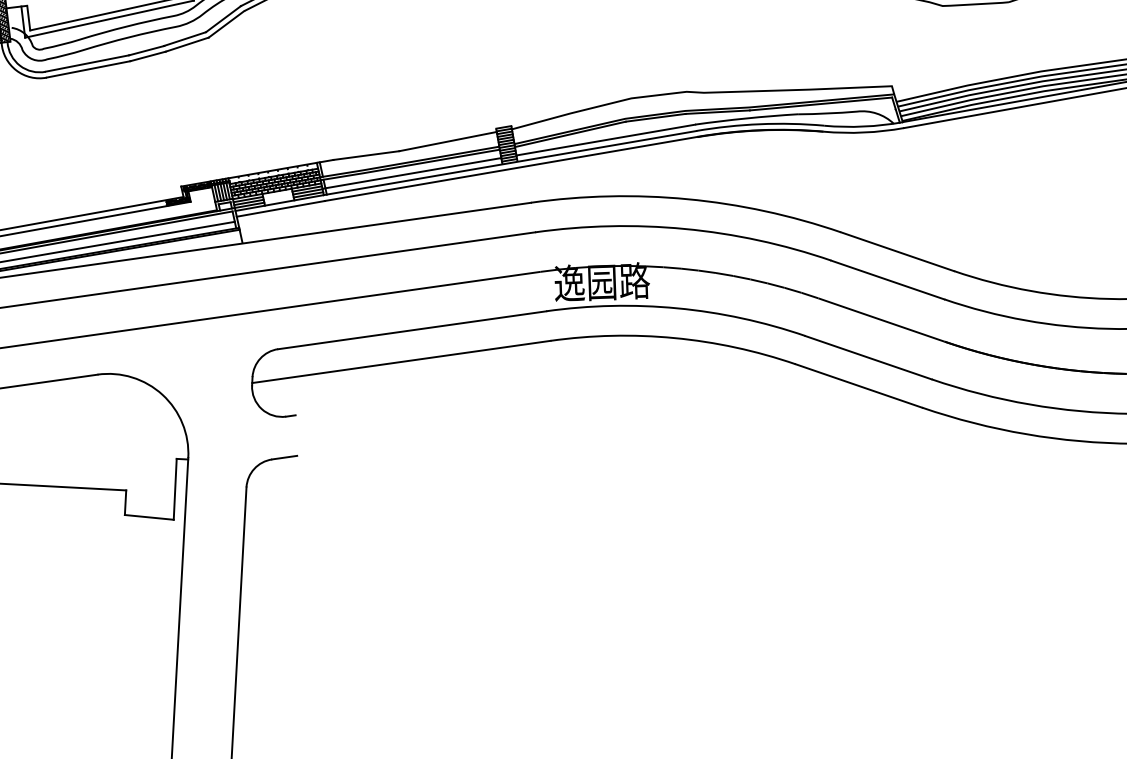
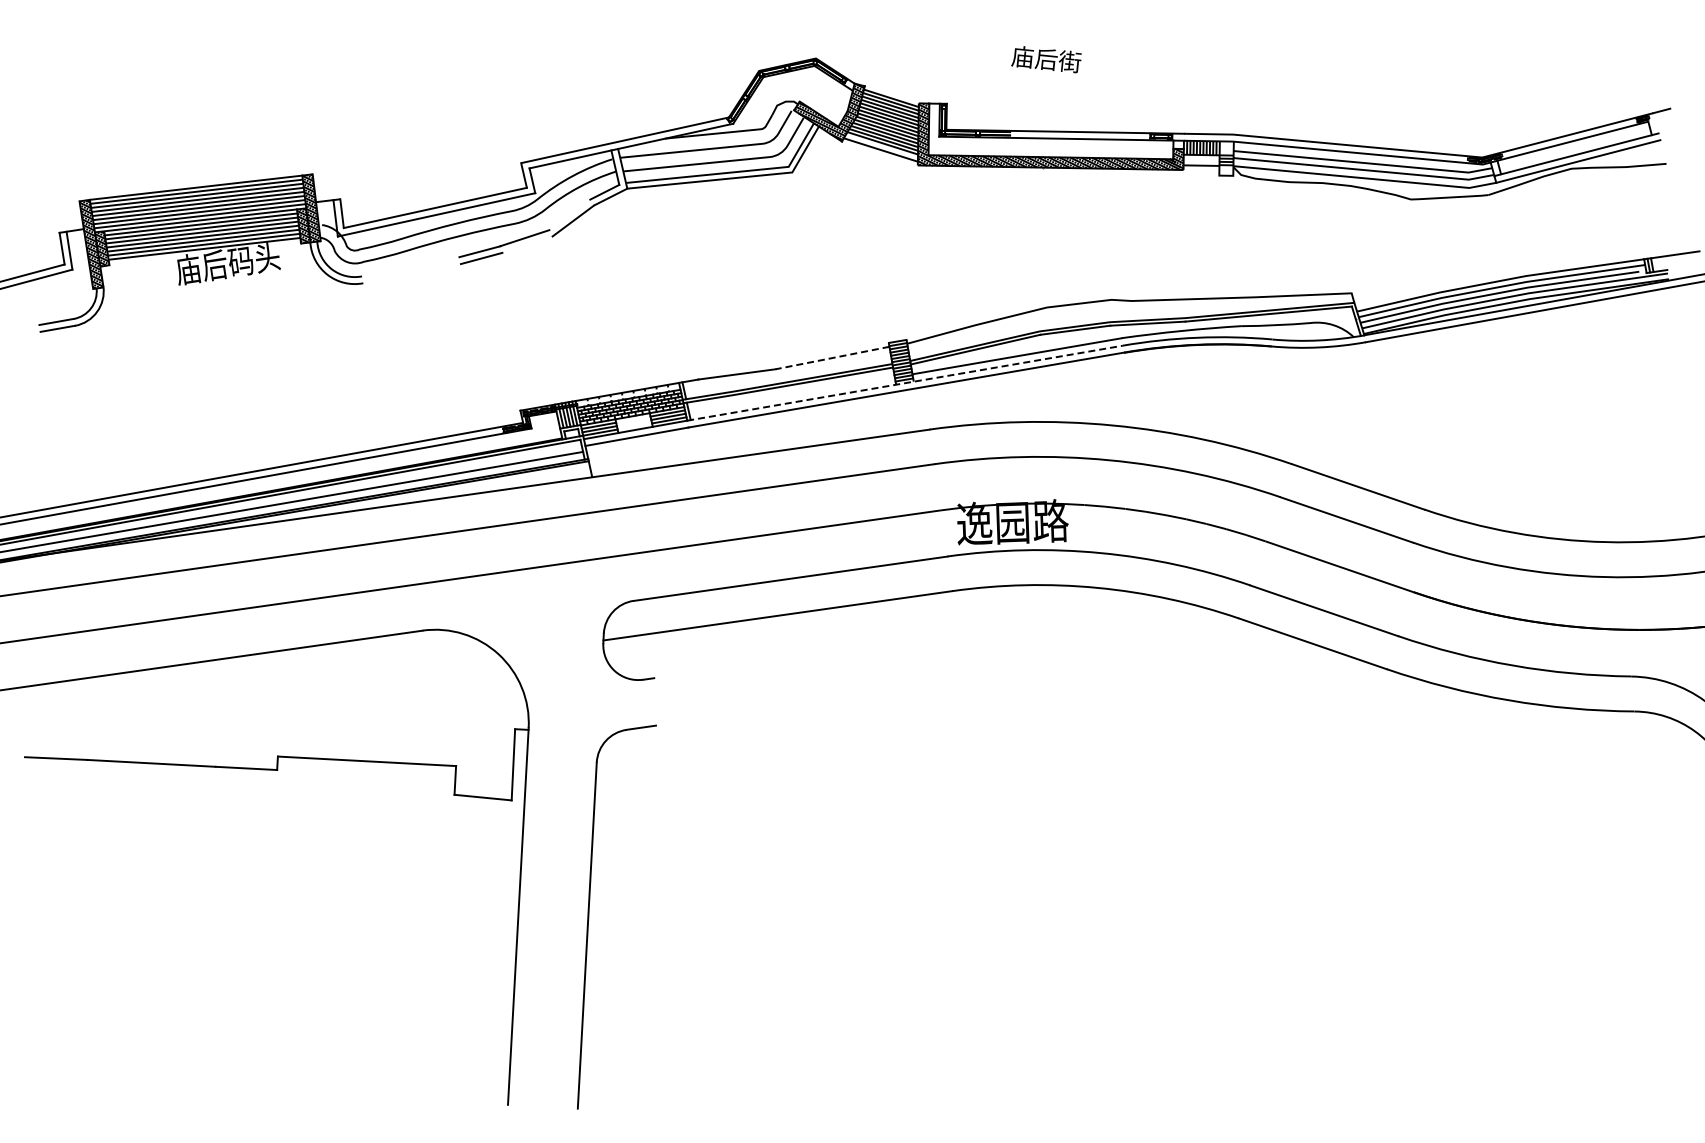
line: (223, 18) -> (569, 214), removed
line: (187, 44) -> (527, 244), removed
line: (87, 63) -> (410, 266), removed
line: (88, 69) -> (411, 273), removed
line: (448, 141) -> (832, 358), solid -> dashed
line: (510, 163) -> (905, 383), solid -> dashed
line: (411, 173) -> (789, 395), removed

